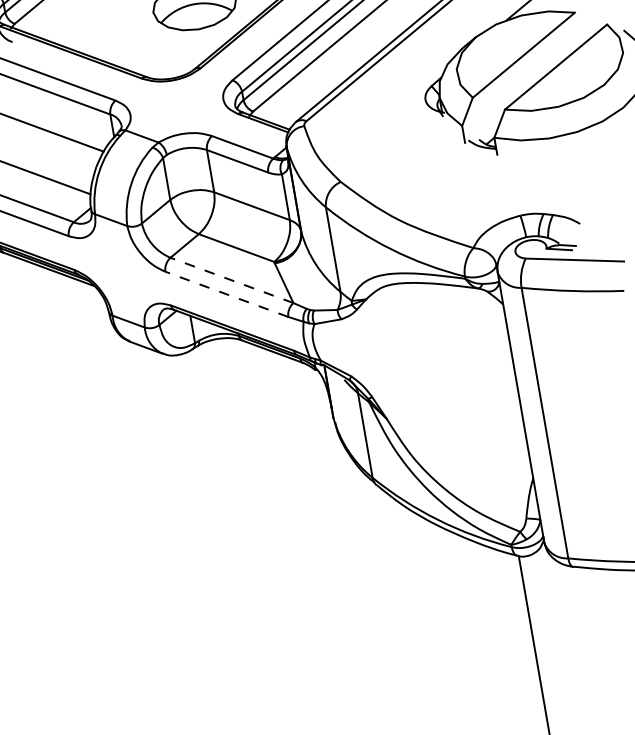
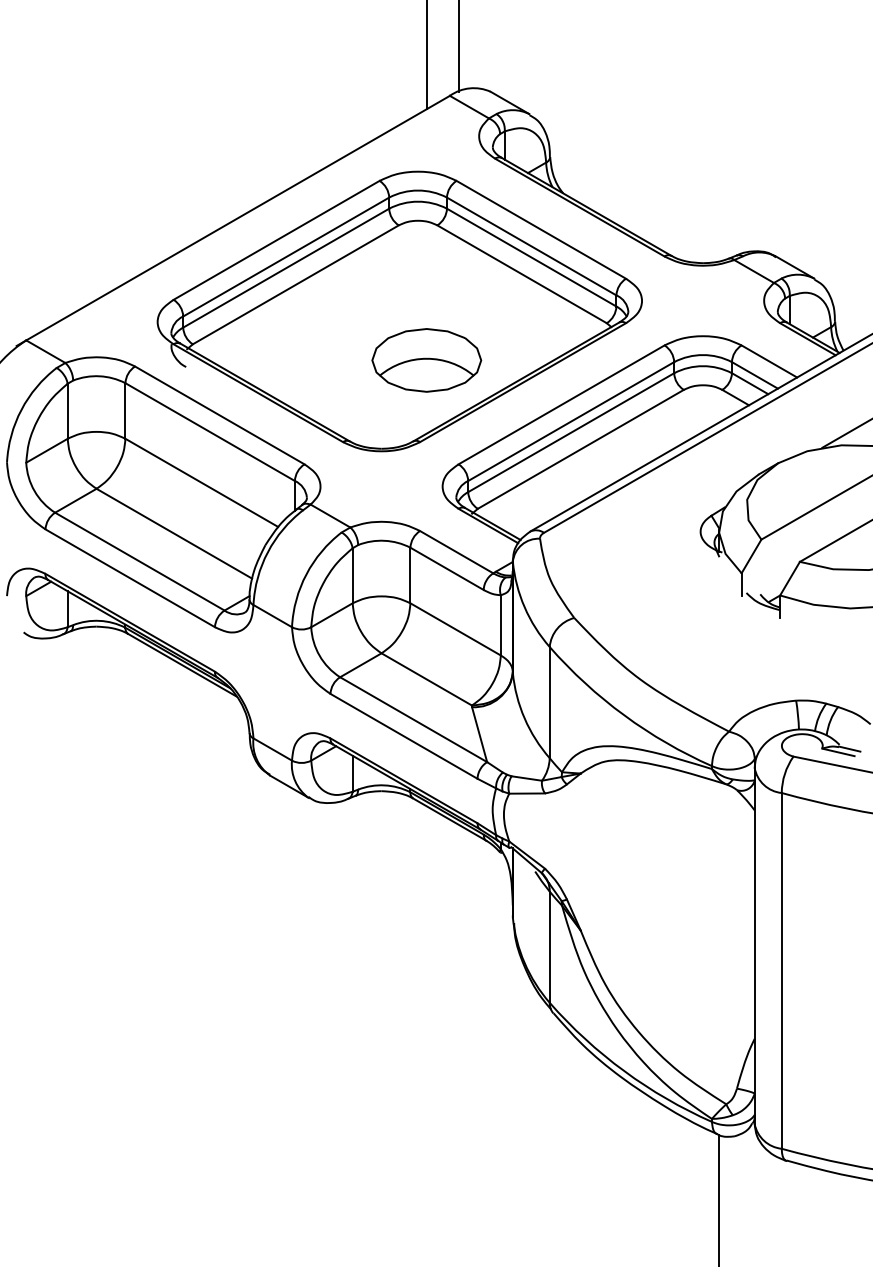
line: (231, 280) -> (413, 719), dashed -> solid
line: (227, 294) -> (404, 736), dashed -> solid

